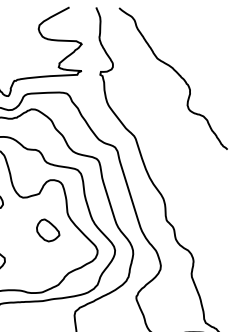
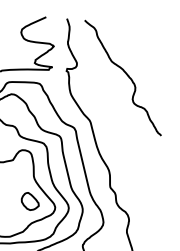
part: (48, 230) -> (30, 201), moved

